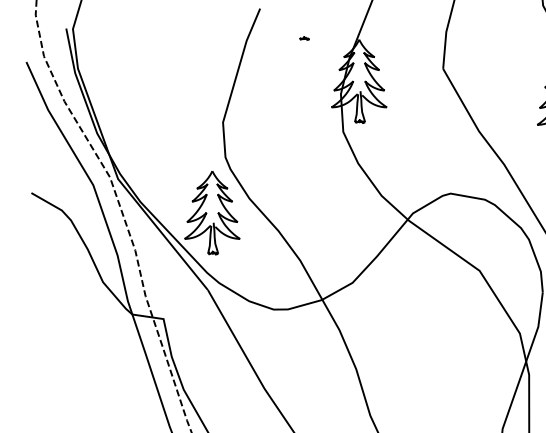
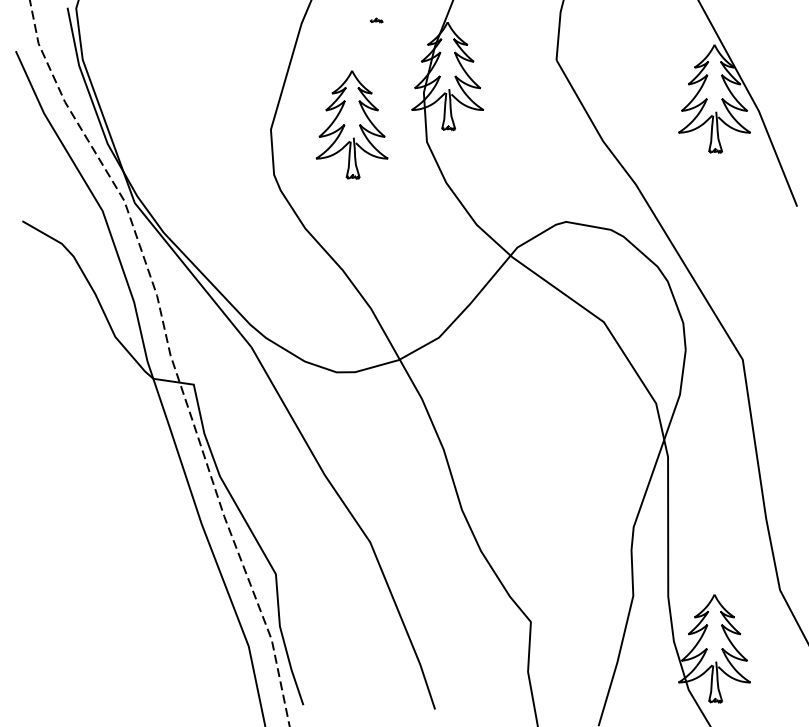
part: (211, 212) -> (351, 124), moved

